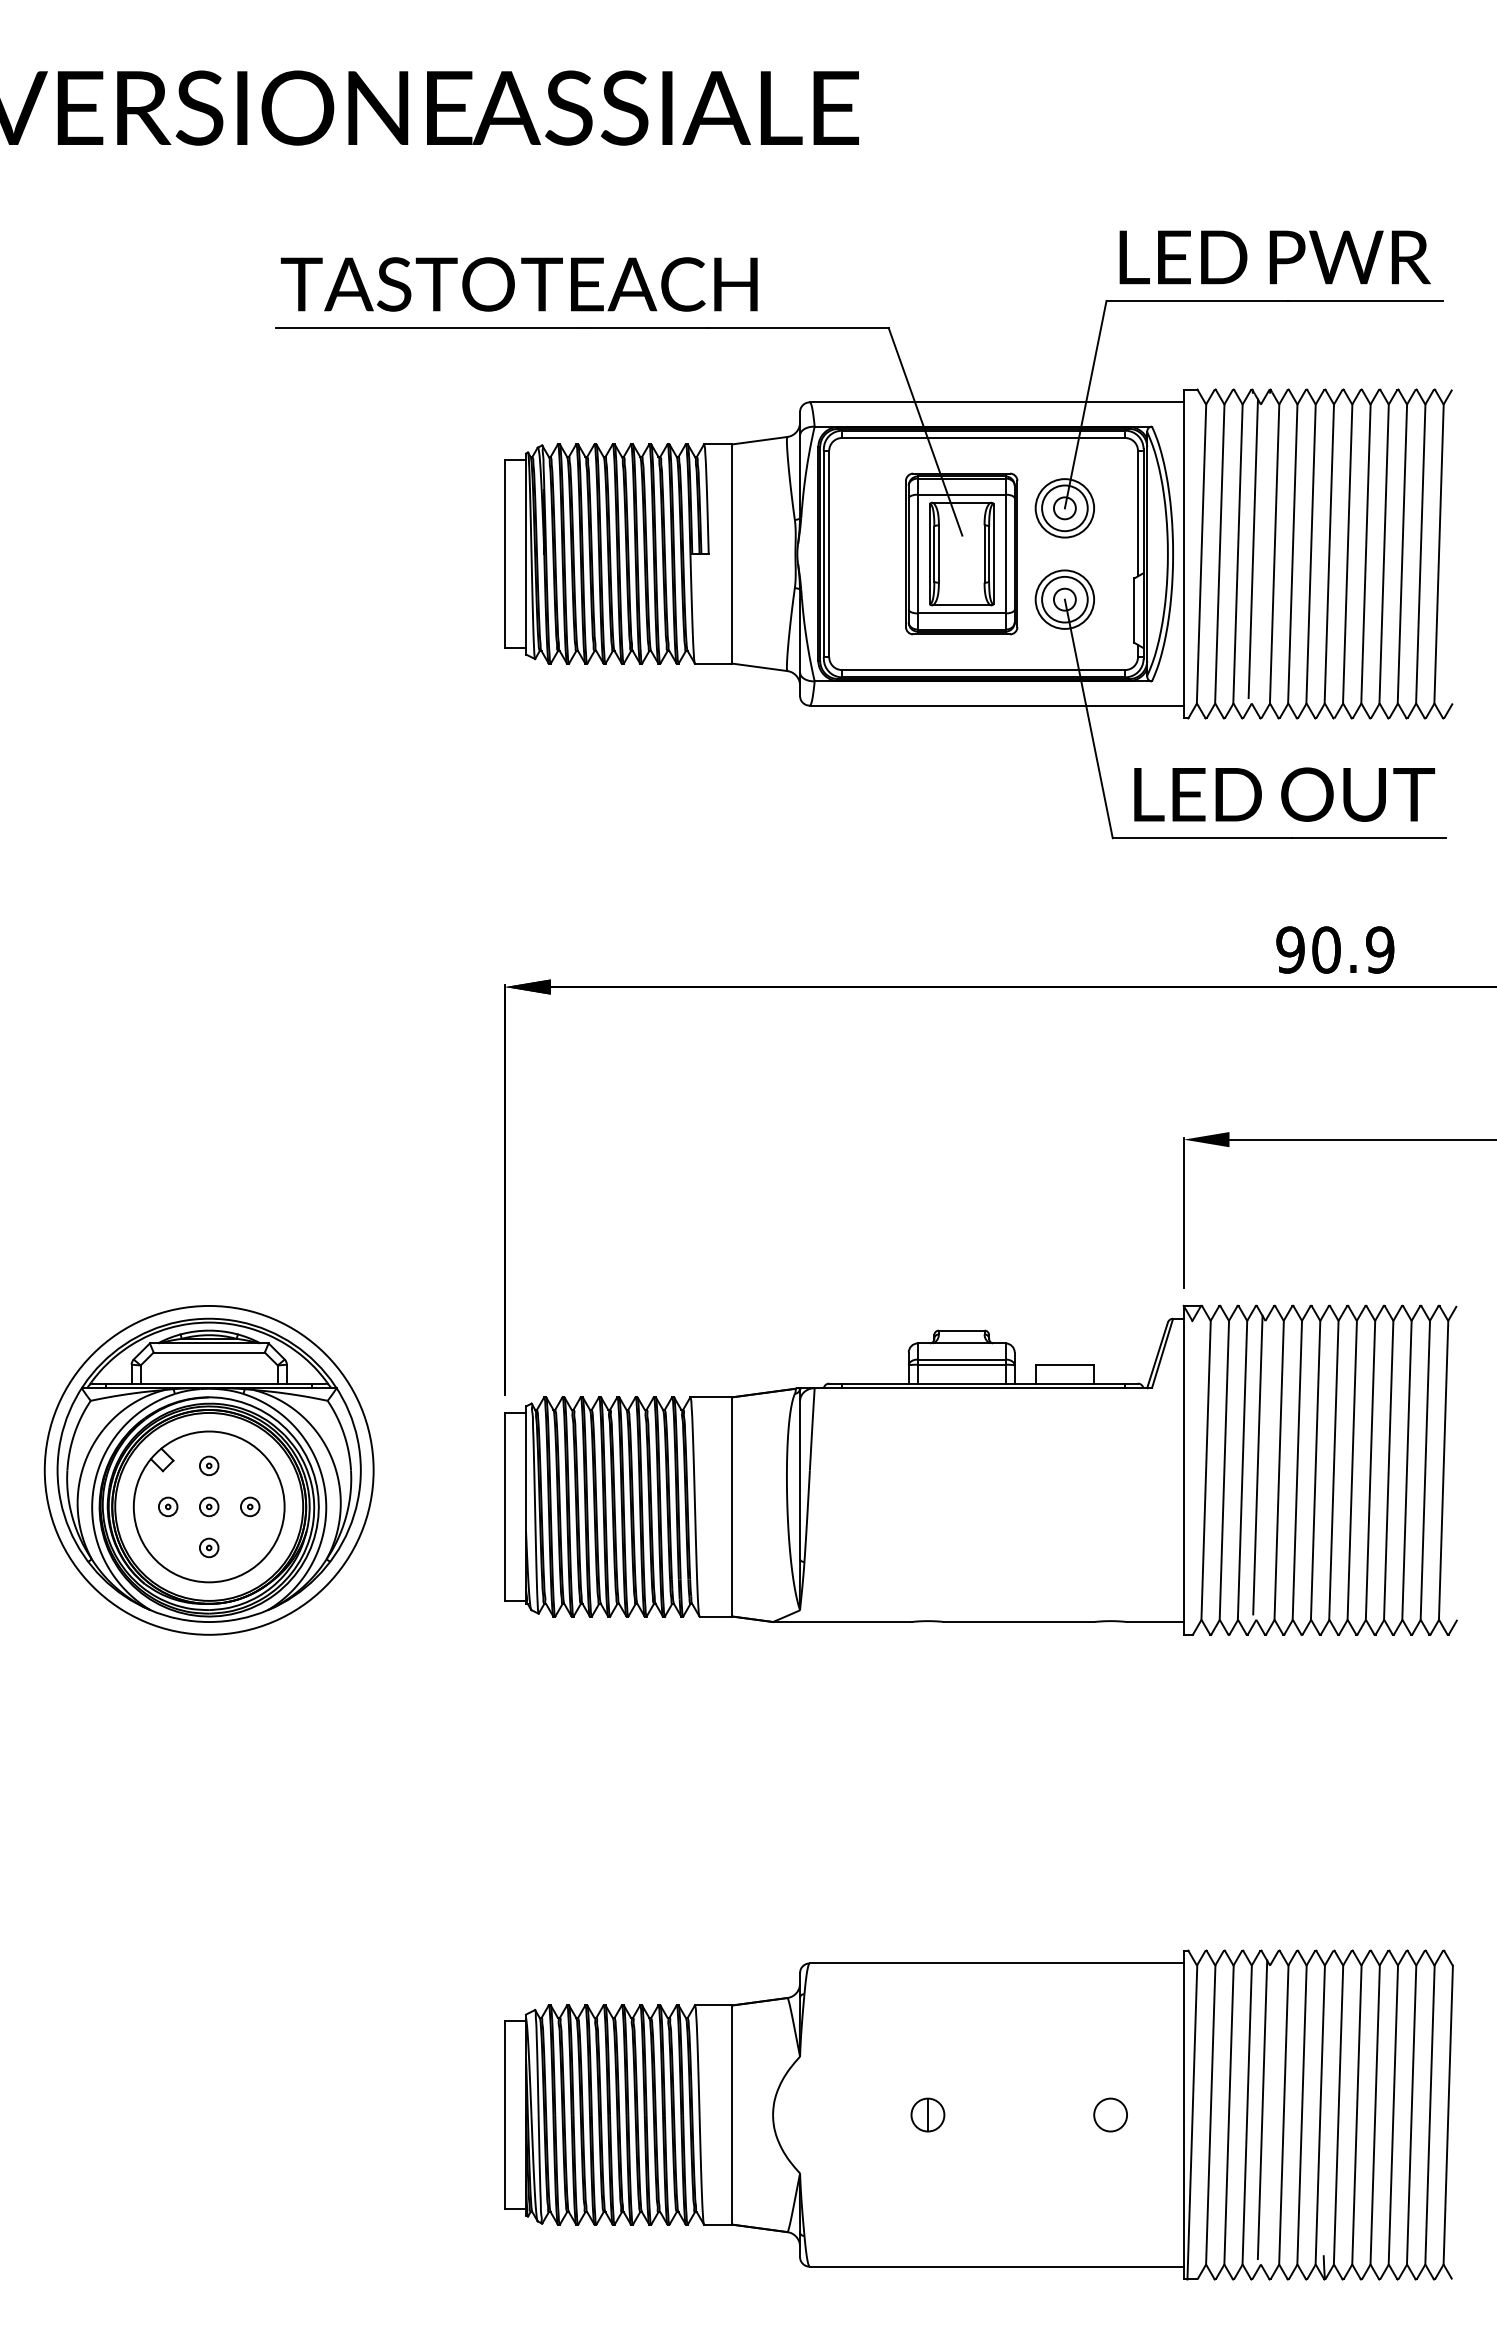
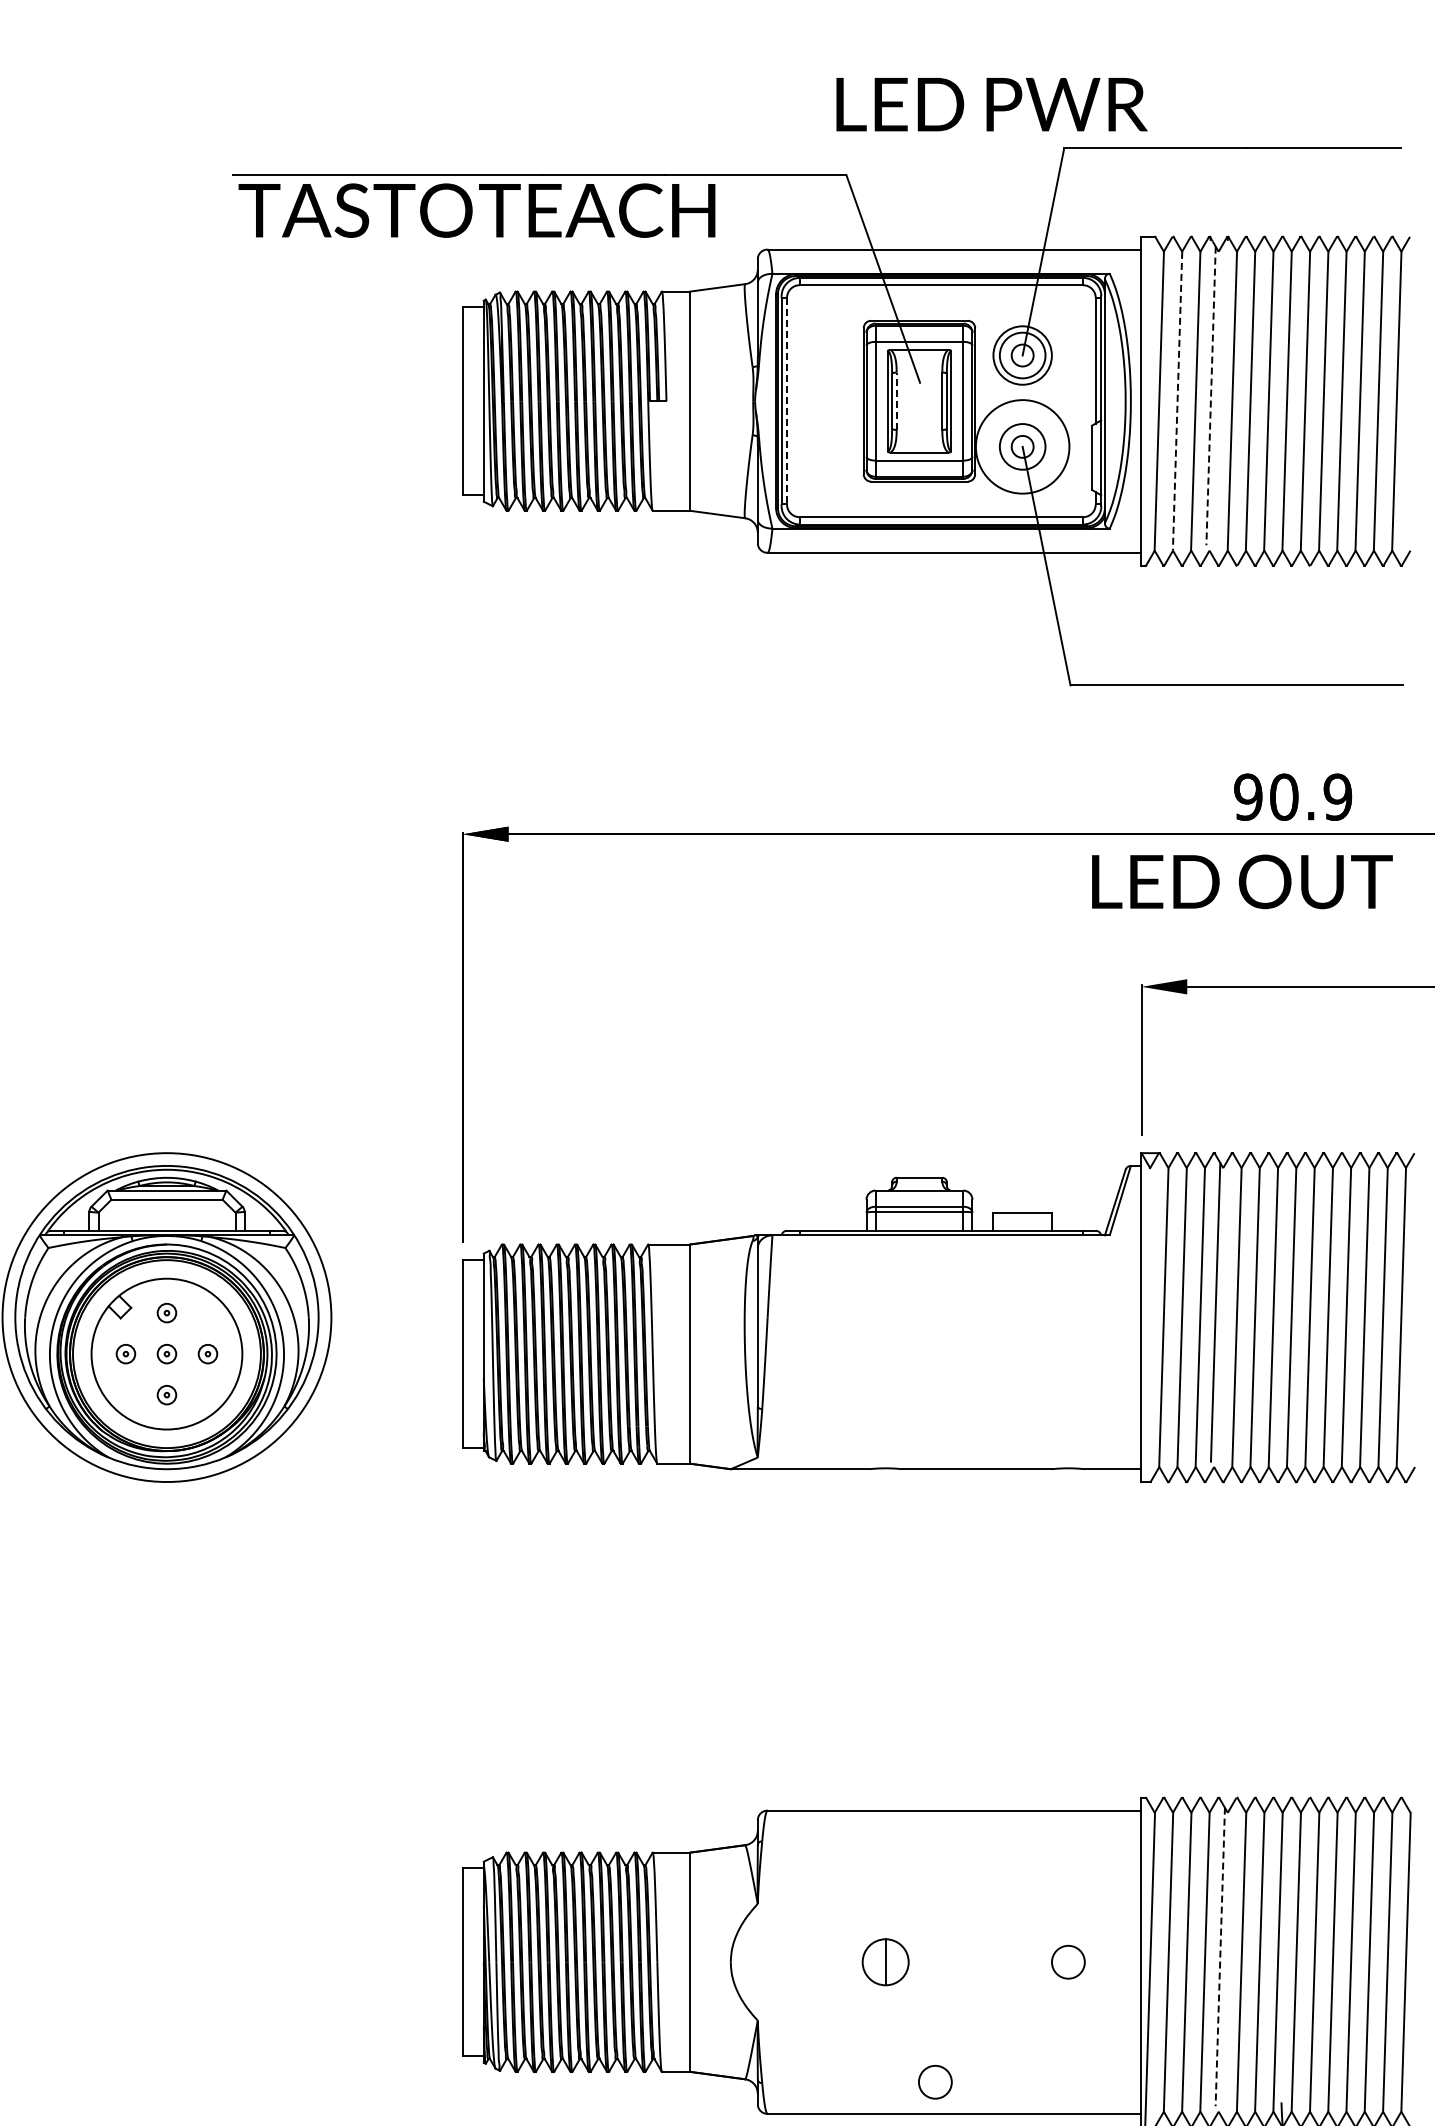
text: (1274, 257) -> (991, 104), moved
text: (518, 284) -> (476, 210), moved
line: (1253, 549) -> (1211, 396), solid -> dashed
line: (829, 554) -> (787, 401), solid -> dashed
line: (938, 554) -> (896, 401), solid -> dashed
line: (1219, 554) -> (1177, 401), solid -> dashed
circle: (1064, 599) -> (1022, 446), size x1.6
text: (1284, 794) -> (1242, 881), moved
line: (1262, 2110) -> (1220, 1957), solid -> dashed
part: (927, 2114) -> (885, 1961), size x1.4
circle: (977, 2234) -> (935, 2081), added

